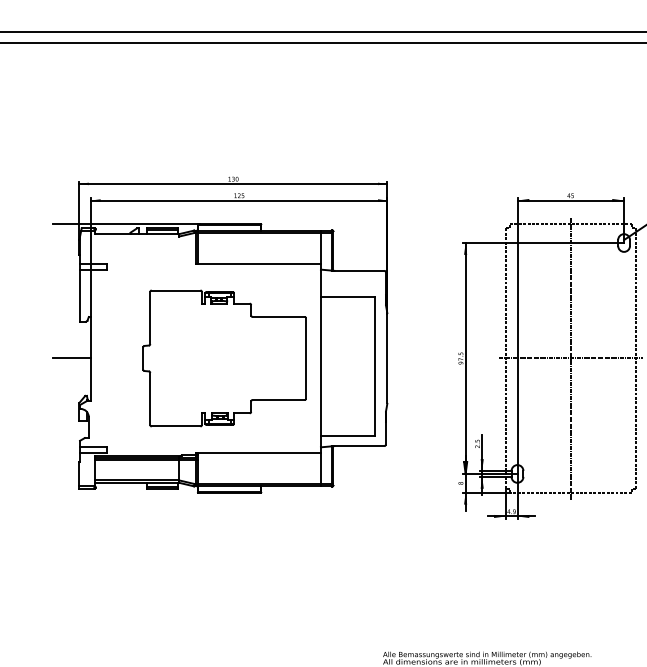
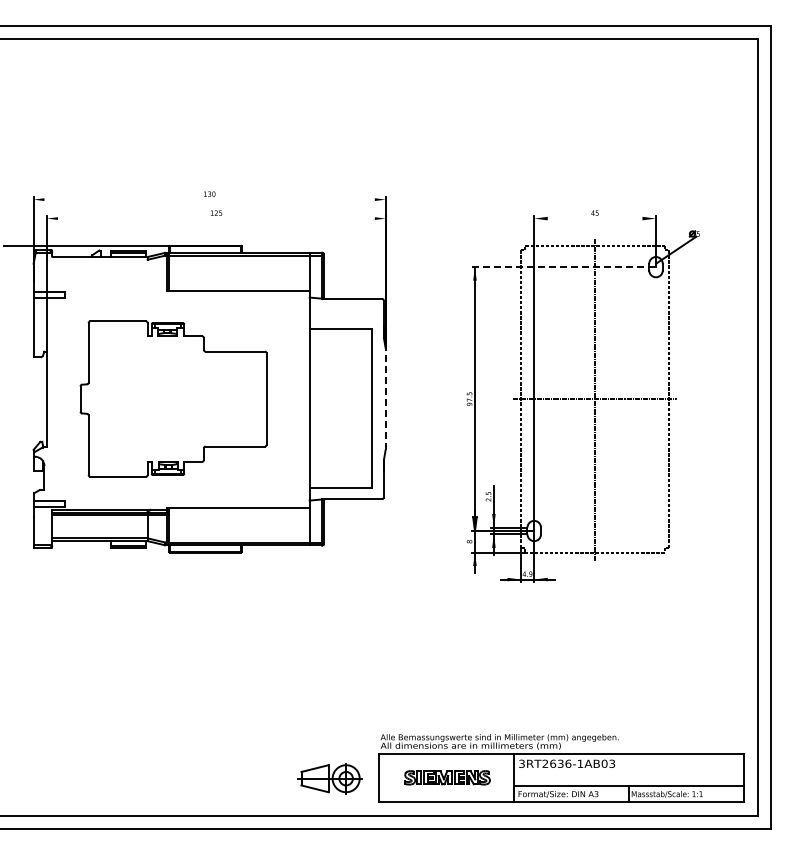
line: (233, 183) -> (209, 199), removed
line: (239, 200) -> (216, 218), removed
line: (571, 200) -> (595, 218), removed
line: (543, 243) -> (564, 267), solid -> dashed
part: (224, 357) -> (173, 398), moved
line: (72, 358) -> (25, 399), removed
line: (387, 358) -> (385, 399), solid -> dashed

